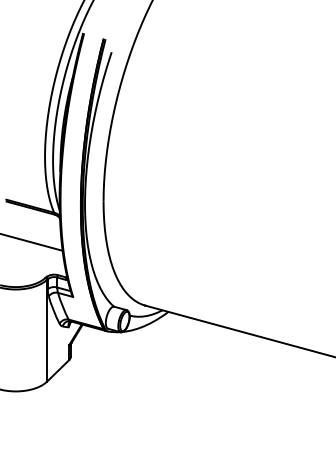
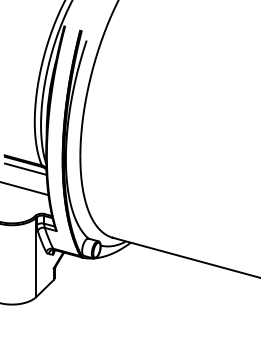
line: (33, 217) -> (25, 169), added

